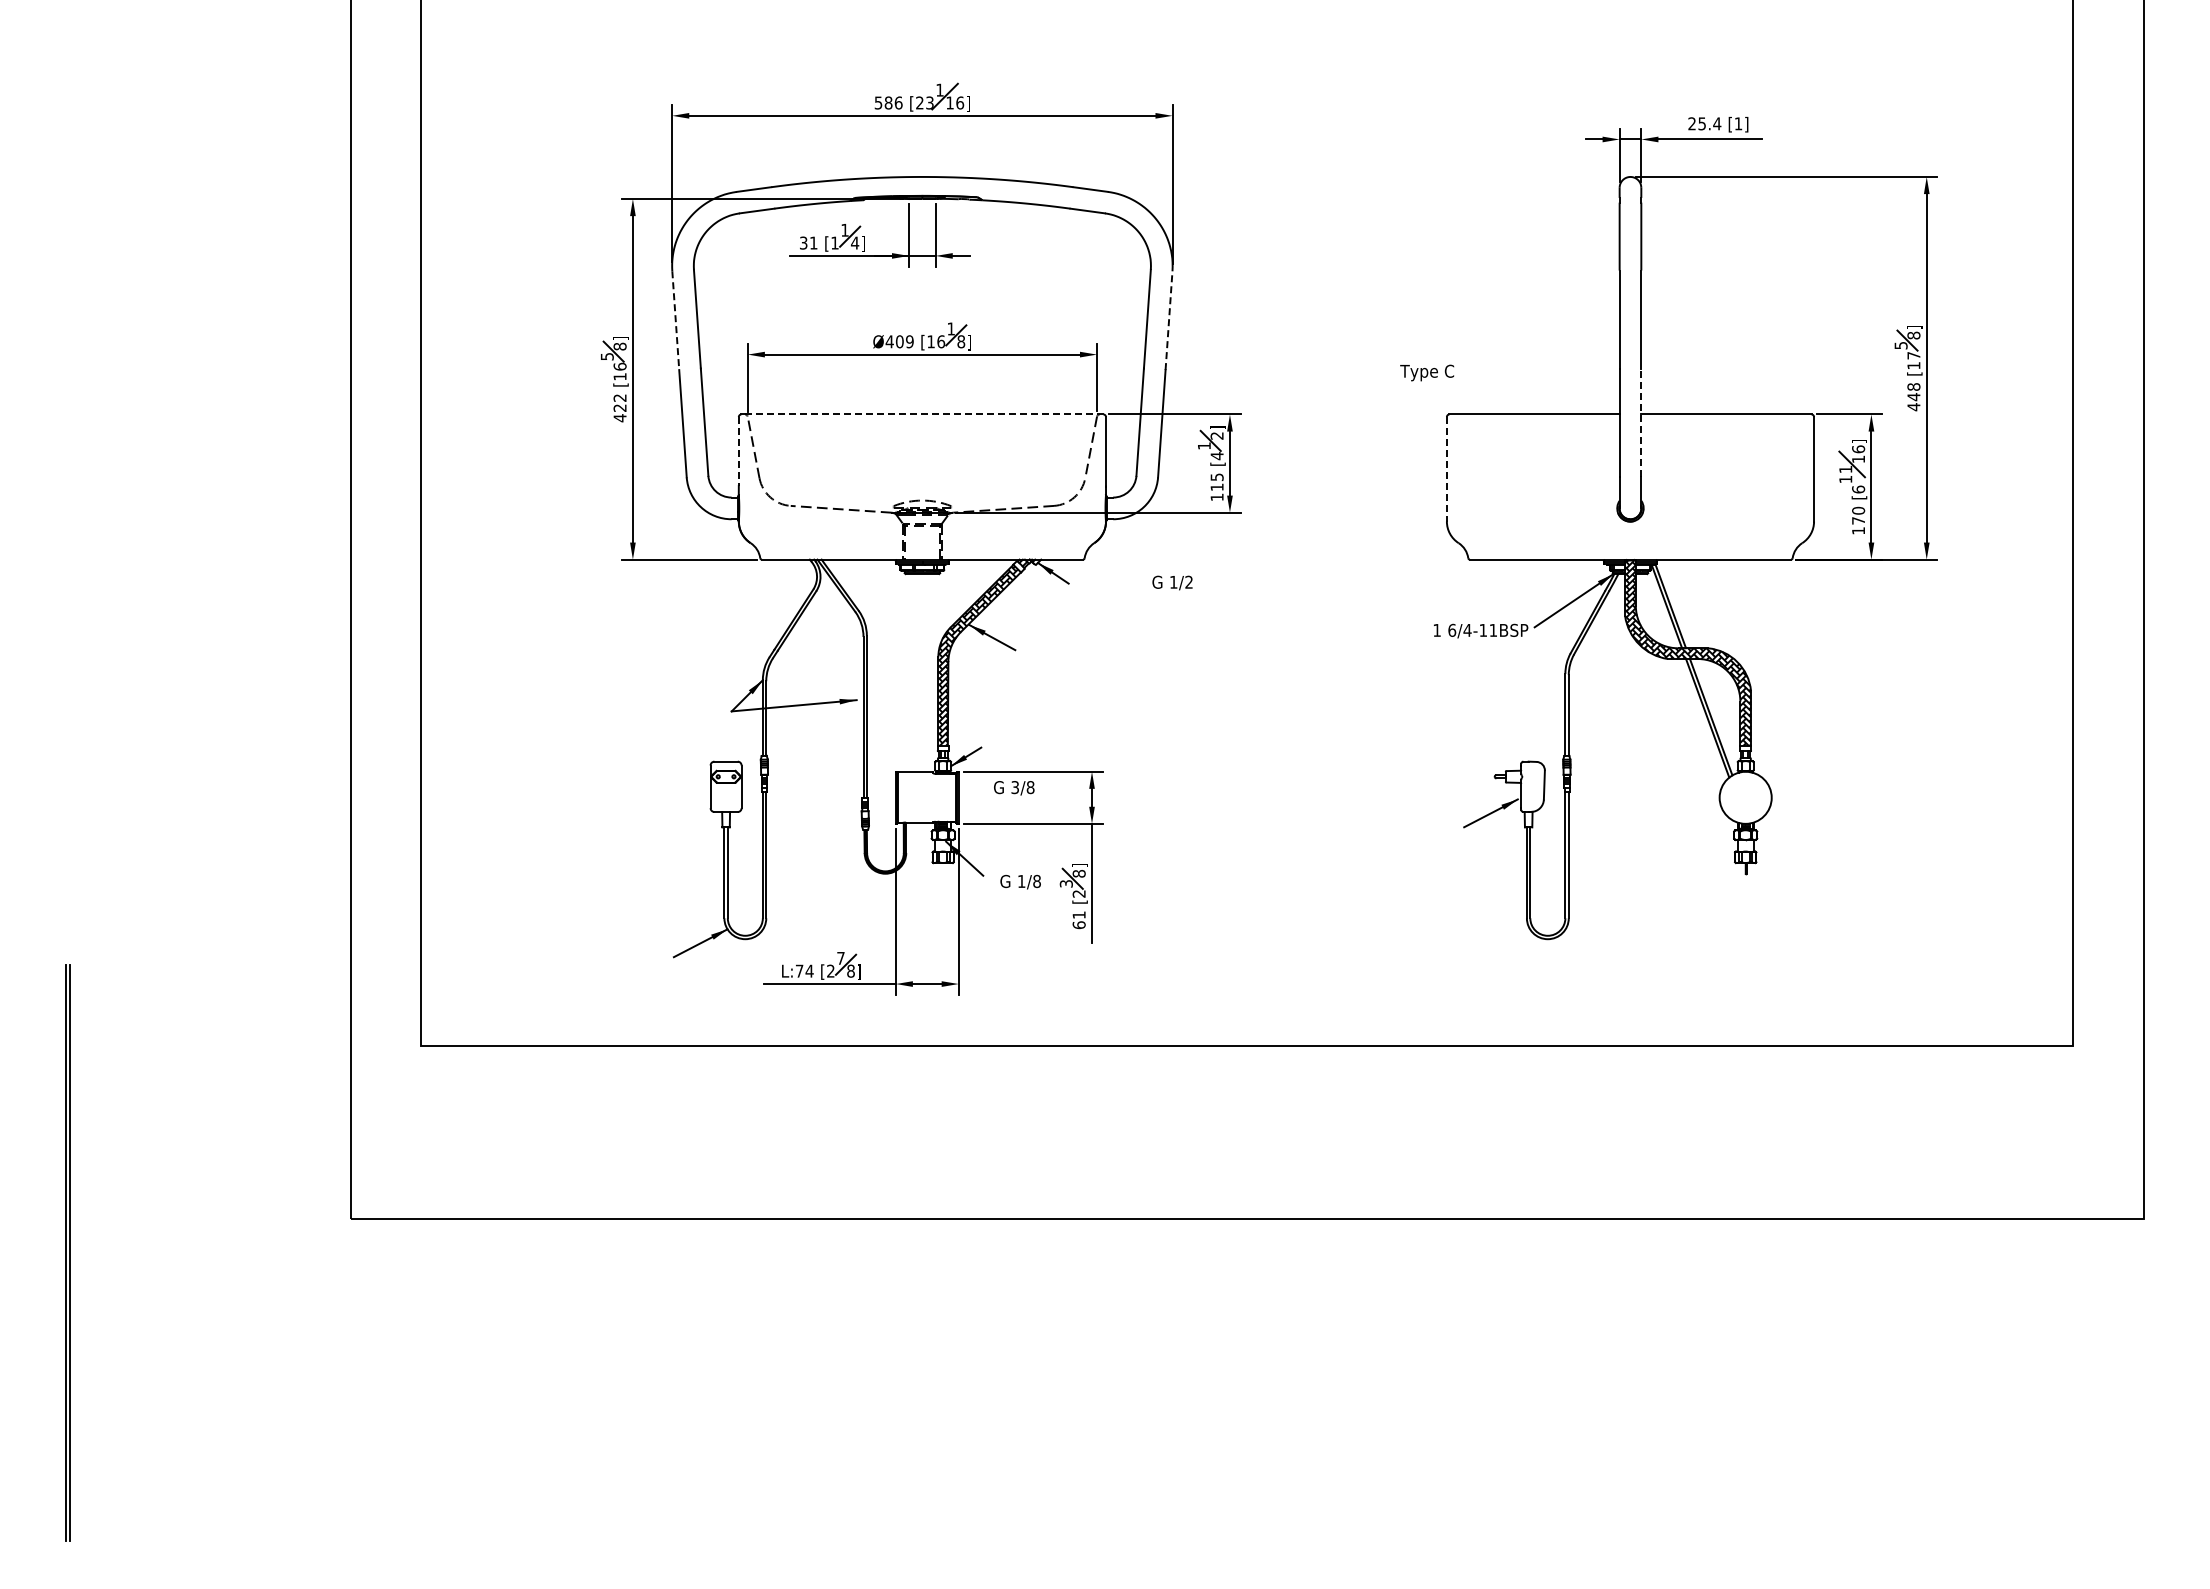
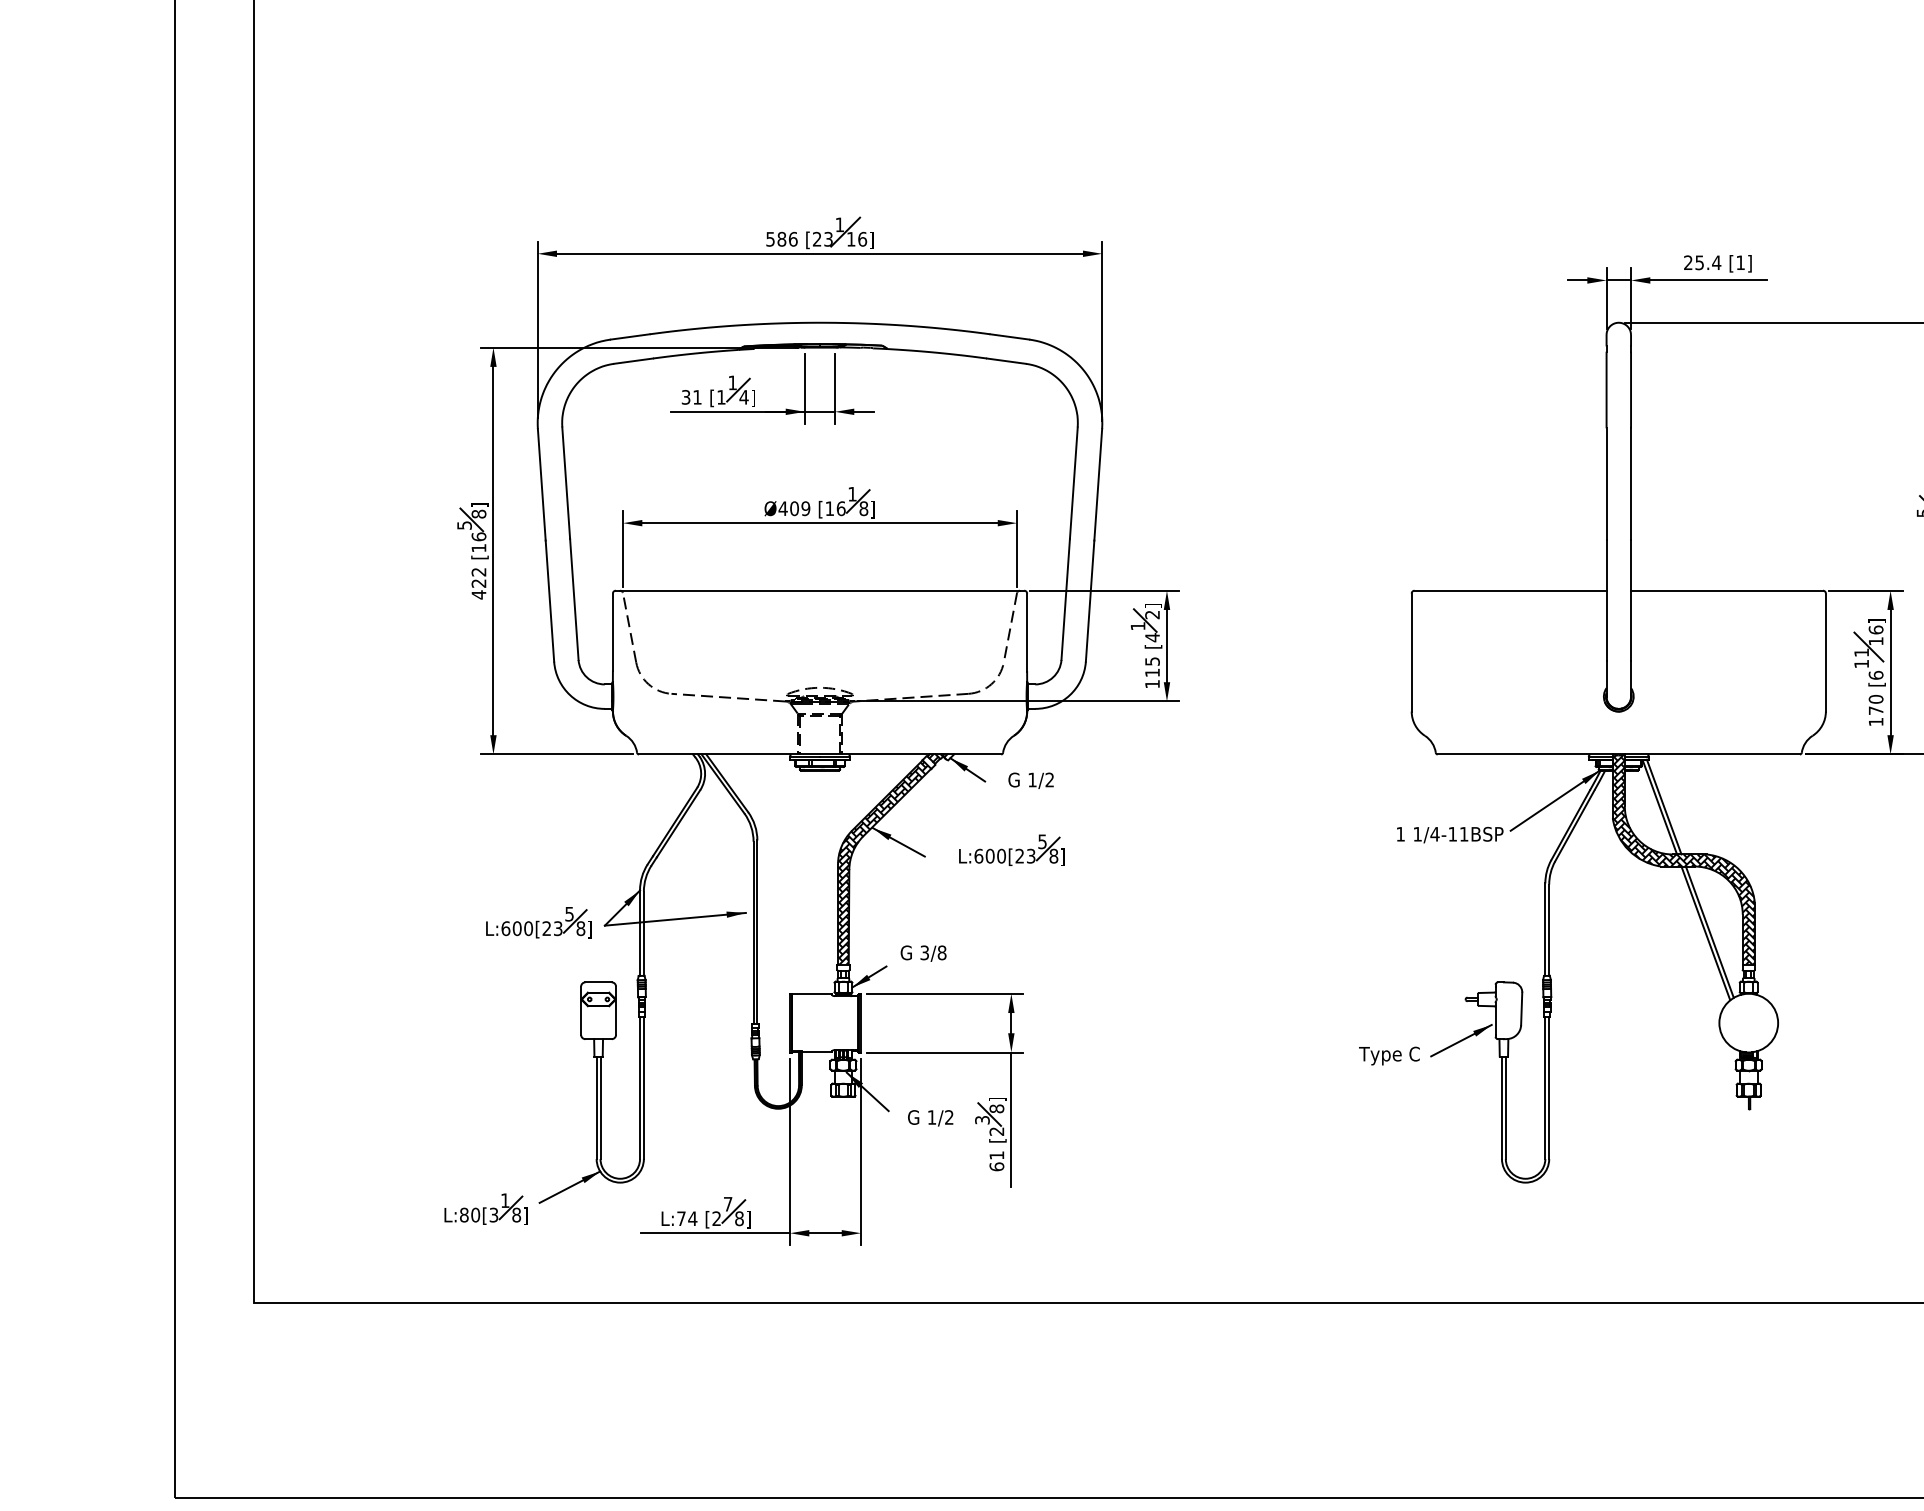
line: (675, 320) -> (541, 484), dashed -> solid
line: (1169, 320) -> (1098, 484), dashed -> solid
text: (1427, 372) -> (1389, 1055), moved
line: (922, 414) -> (820, 590), dashed -> solid
line: (1641, 422) -> (1631, 599), dashed -> solid
line: (738, 452) -> (612, 633), dashed -> solid
line: (1446, 469) -> (1411, 652), dashed -> solid
text: (1172, 582) -> (1031, 780), moved
text: (1452, 629) -> (1418, 833), 6/4-11BSP -> 1/4-11BSP
part: (1092, 644) -> (1011, 850), added
part: (672, 708) -> (538, 922), added
text: (1014, 788) -> (923, 953), moved
text: (1036, 881) -> (948, 1117), 1/8 -> 1/2
part: (625, 962) -> (485, 1208), added

